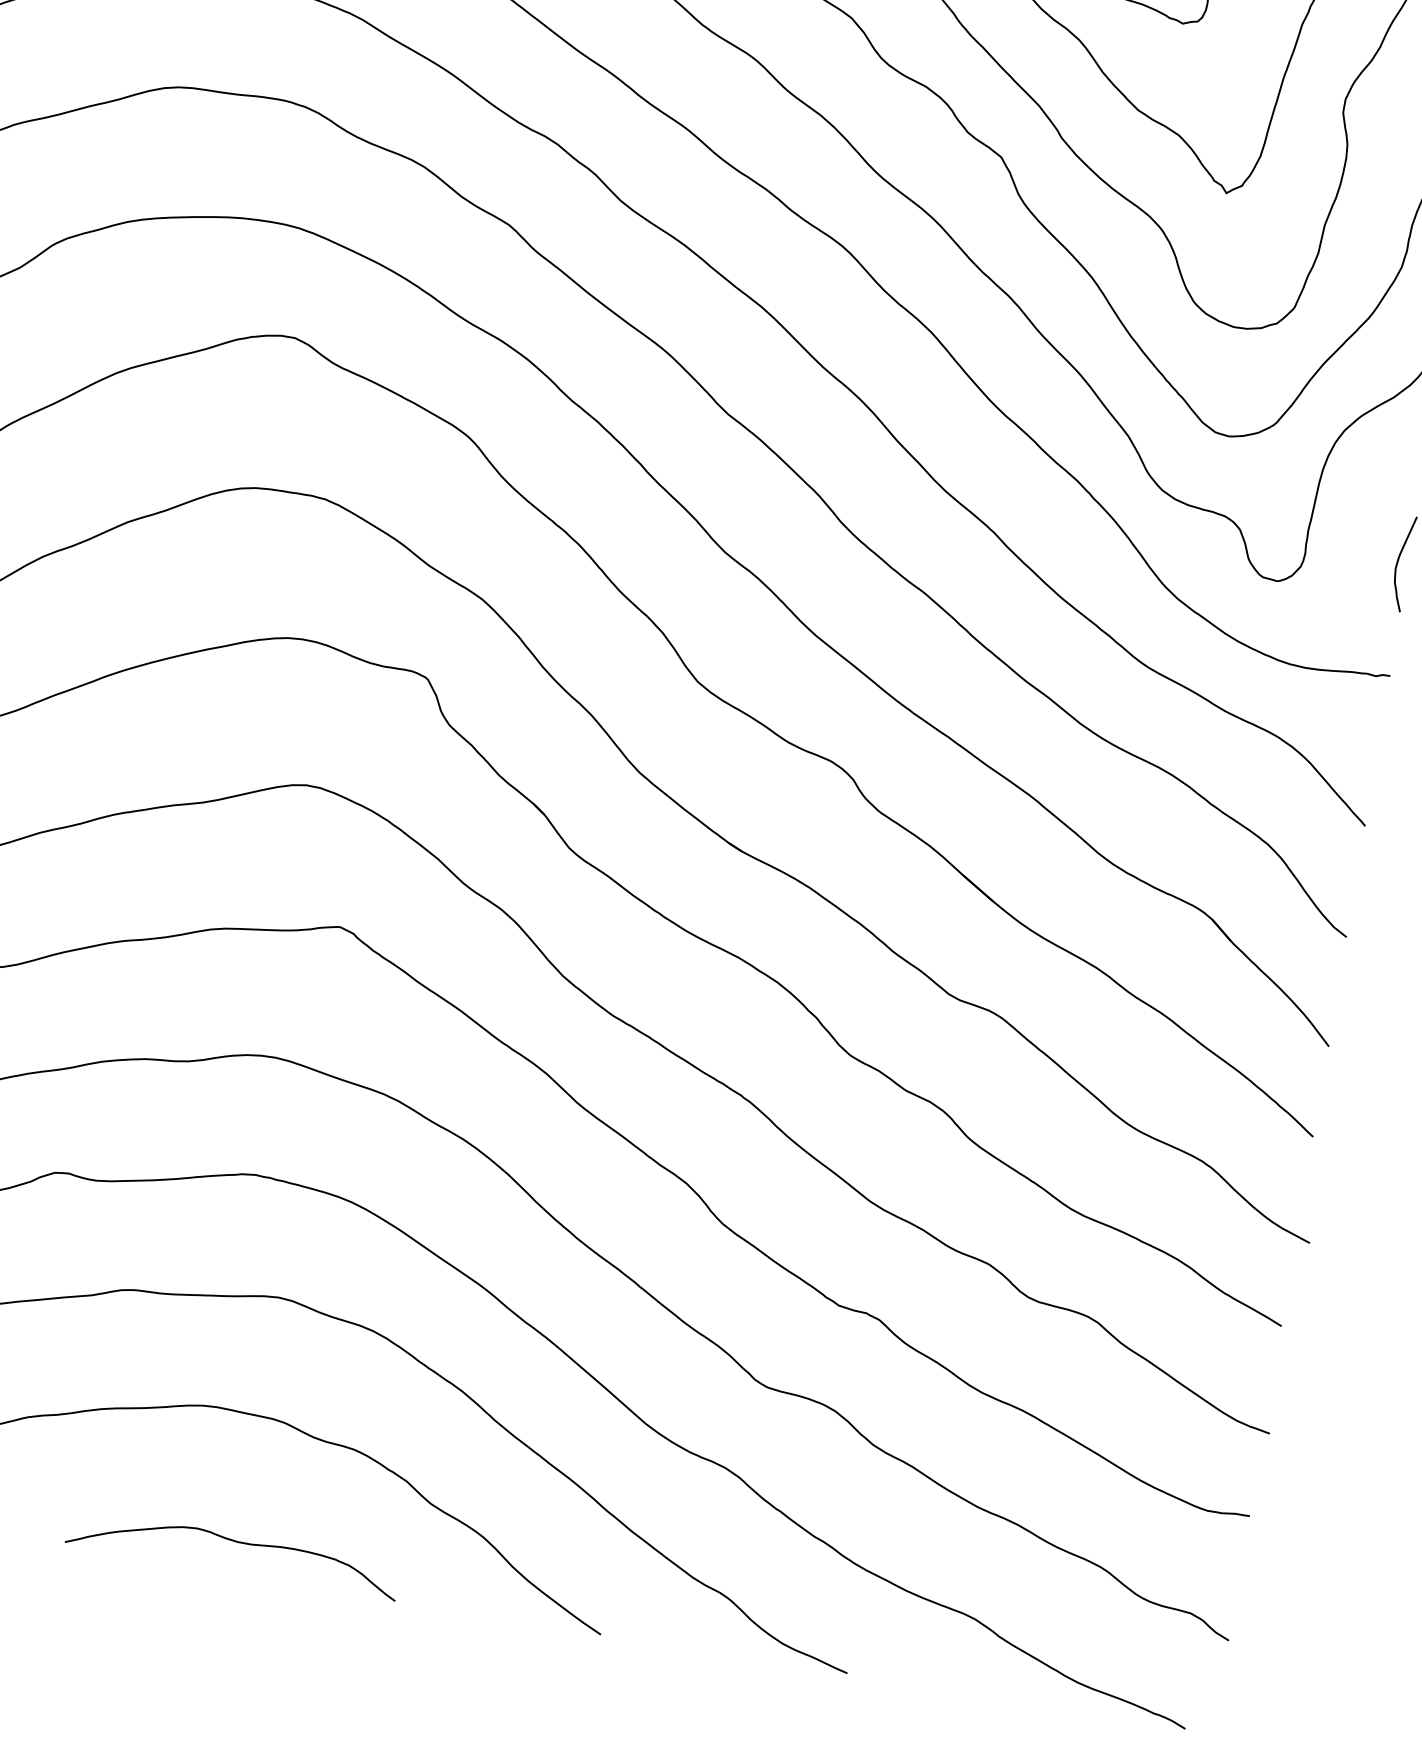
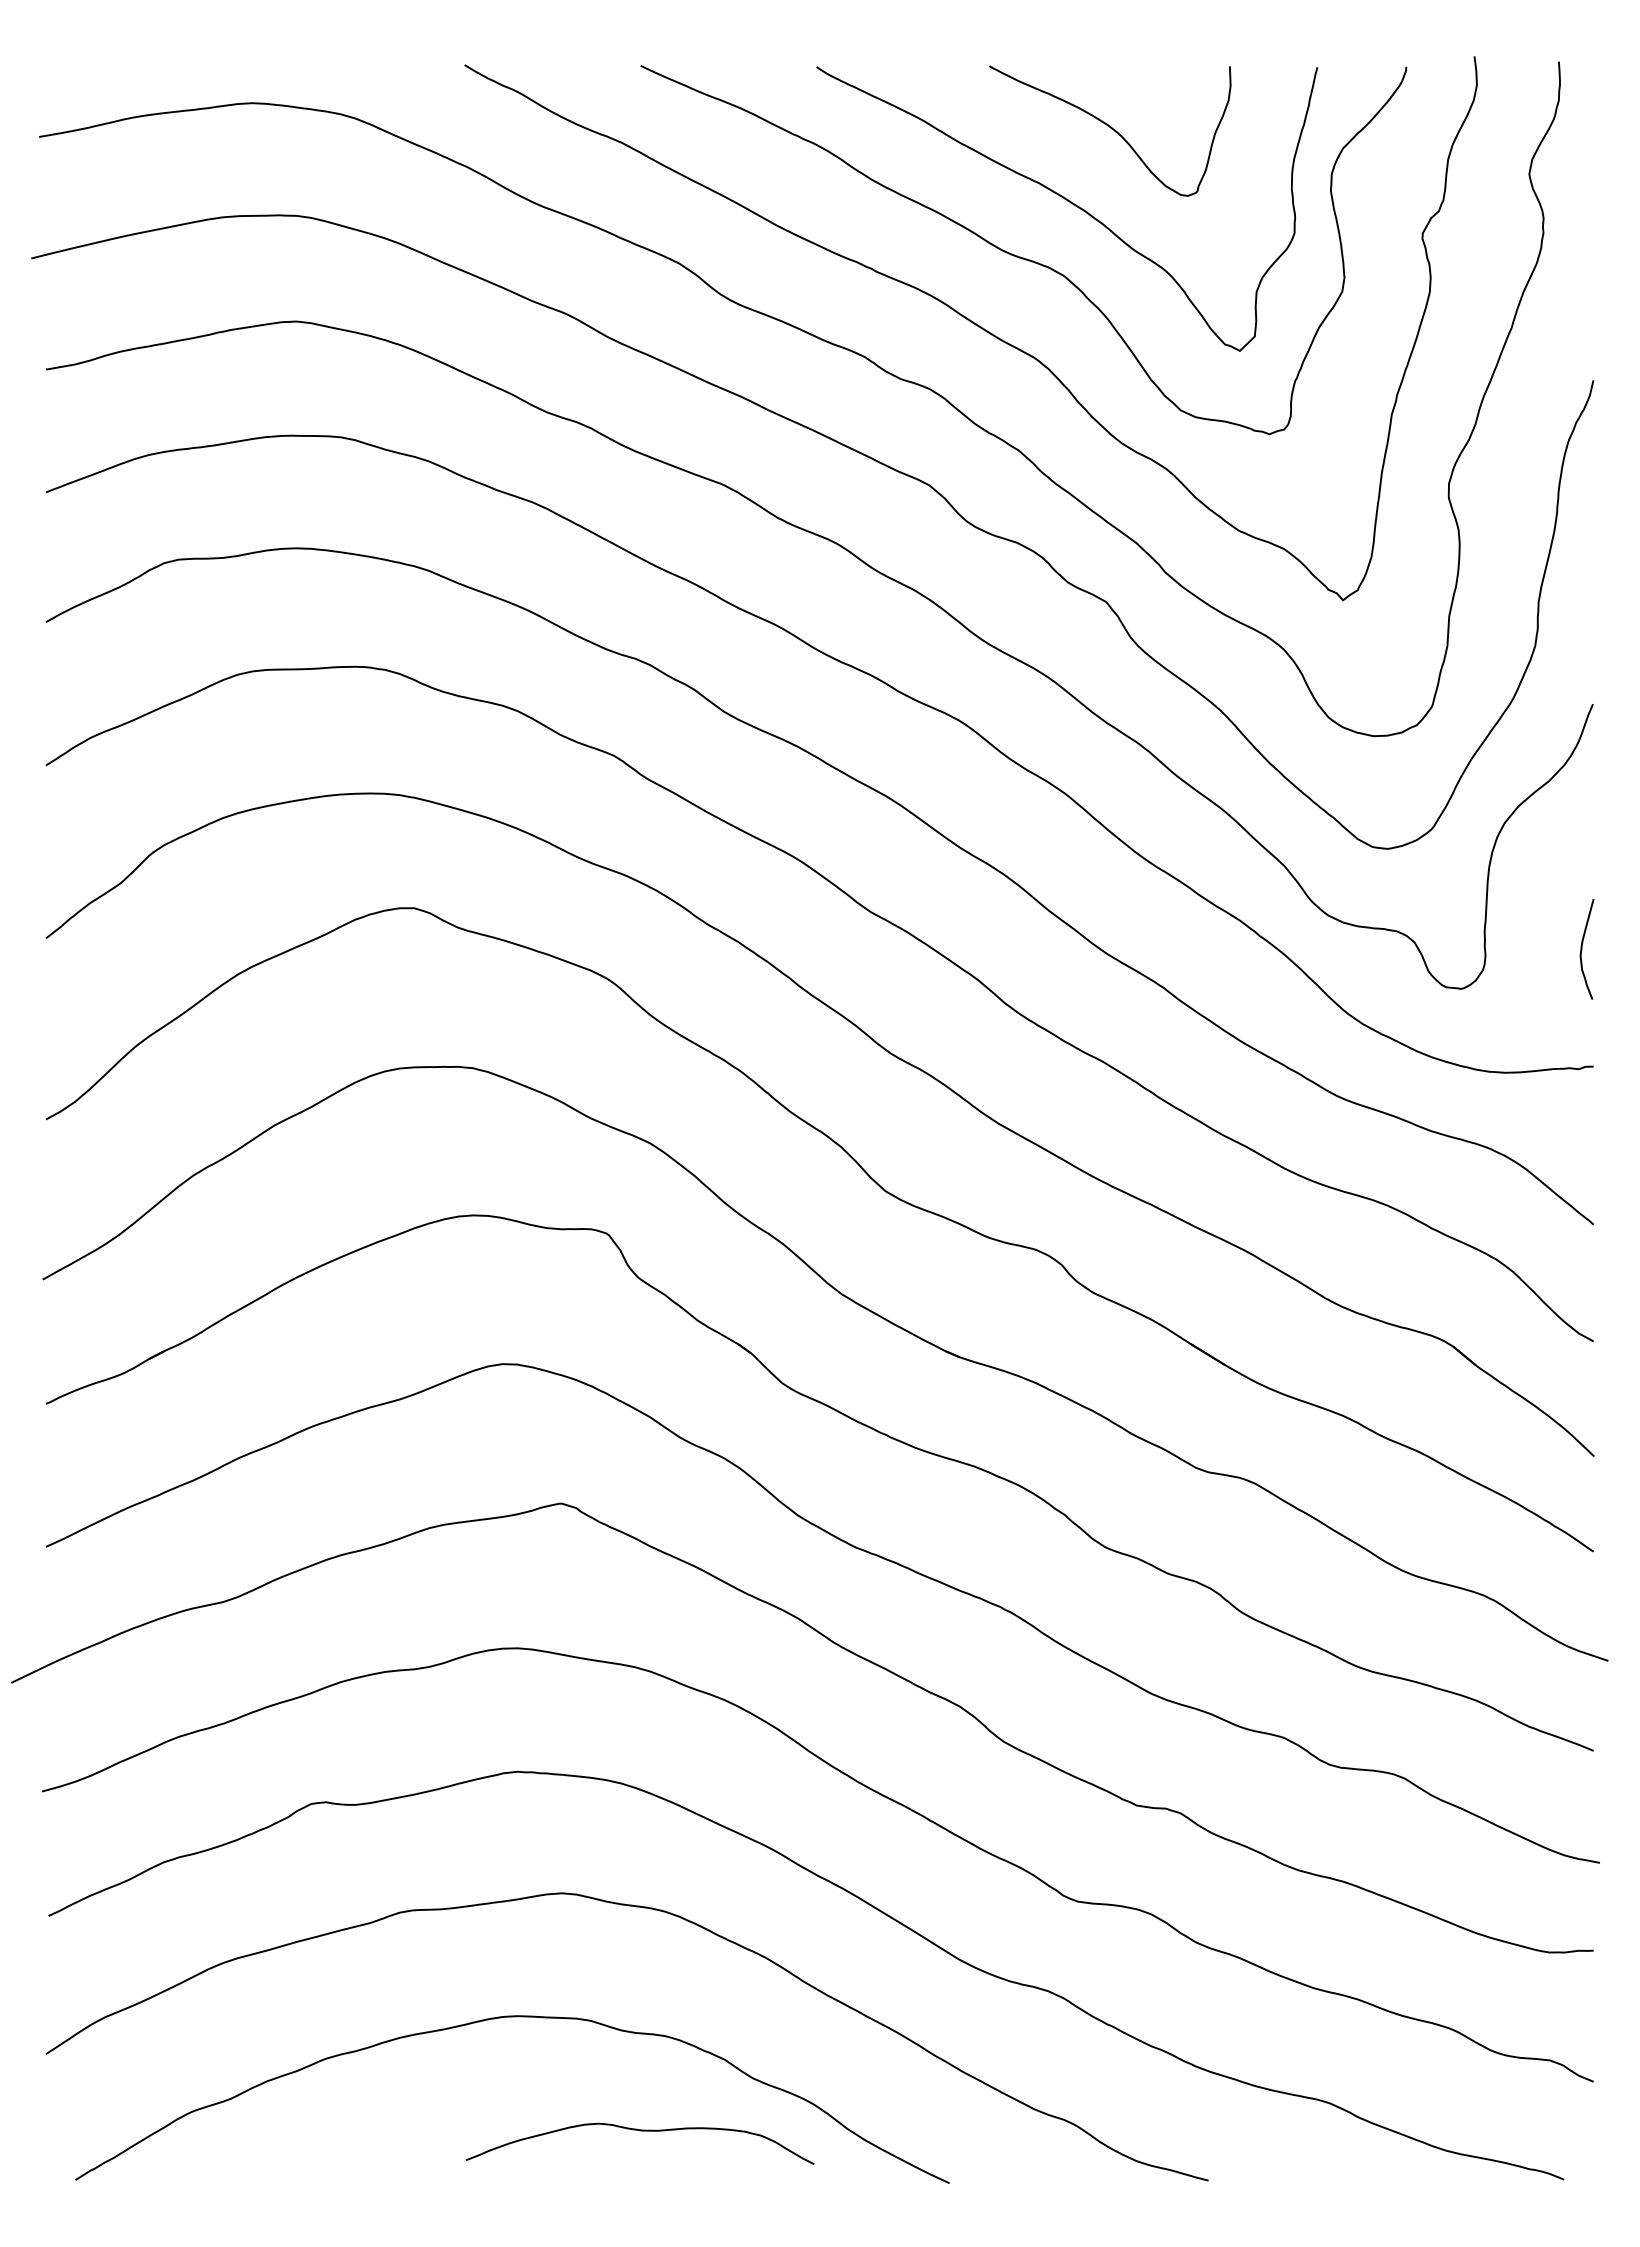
curve: (235, 1542) -> (640, 2131), moved

